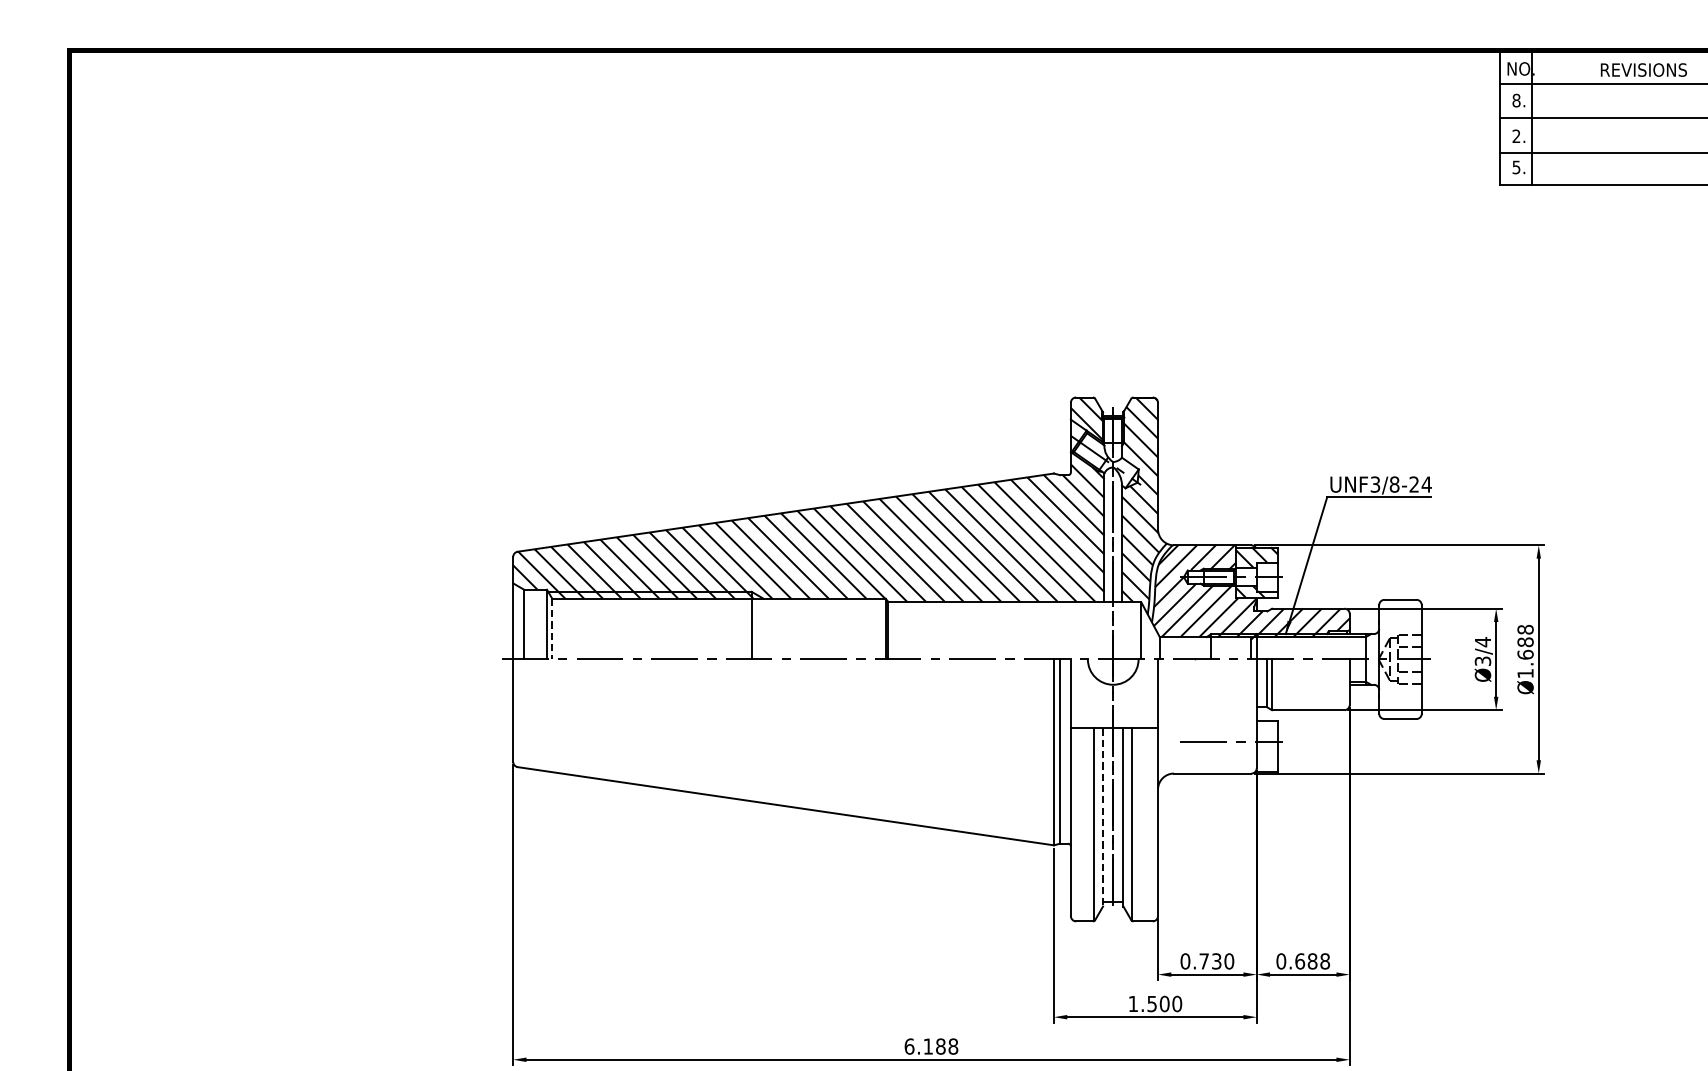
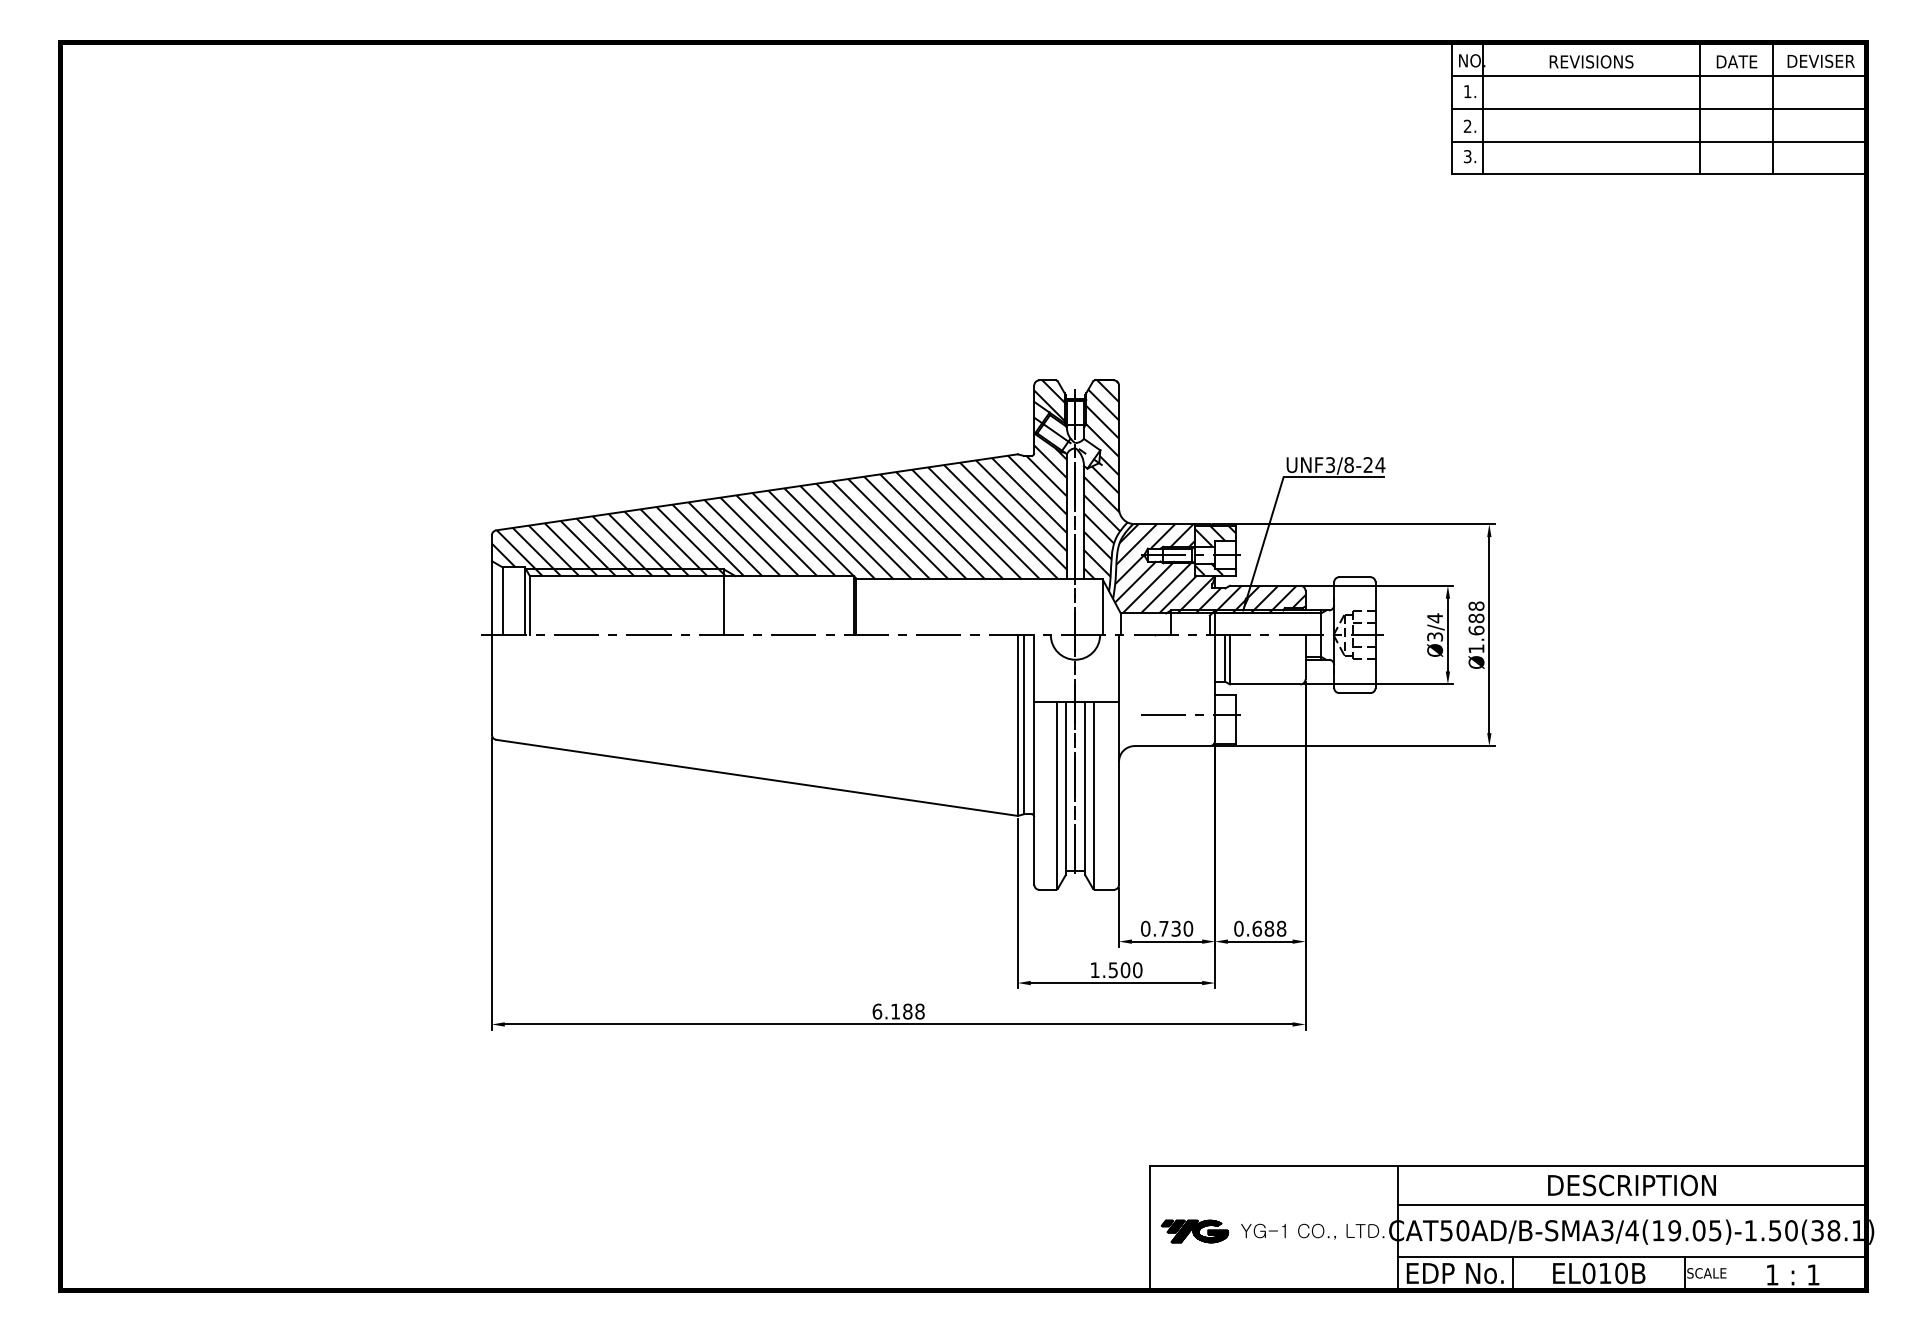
text: (1516, 100) -> (1467, 91), 8. -> 1.
text: (1516, 167) -> (1467, 156), 5. -> 3.
line: (551, 628) -> (529, 605), dashed -> solid
line: (1102, 817) -> (1065, 788), dashed -> solid

